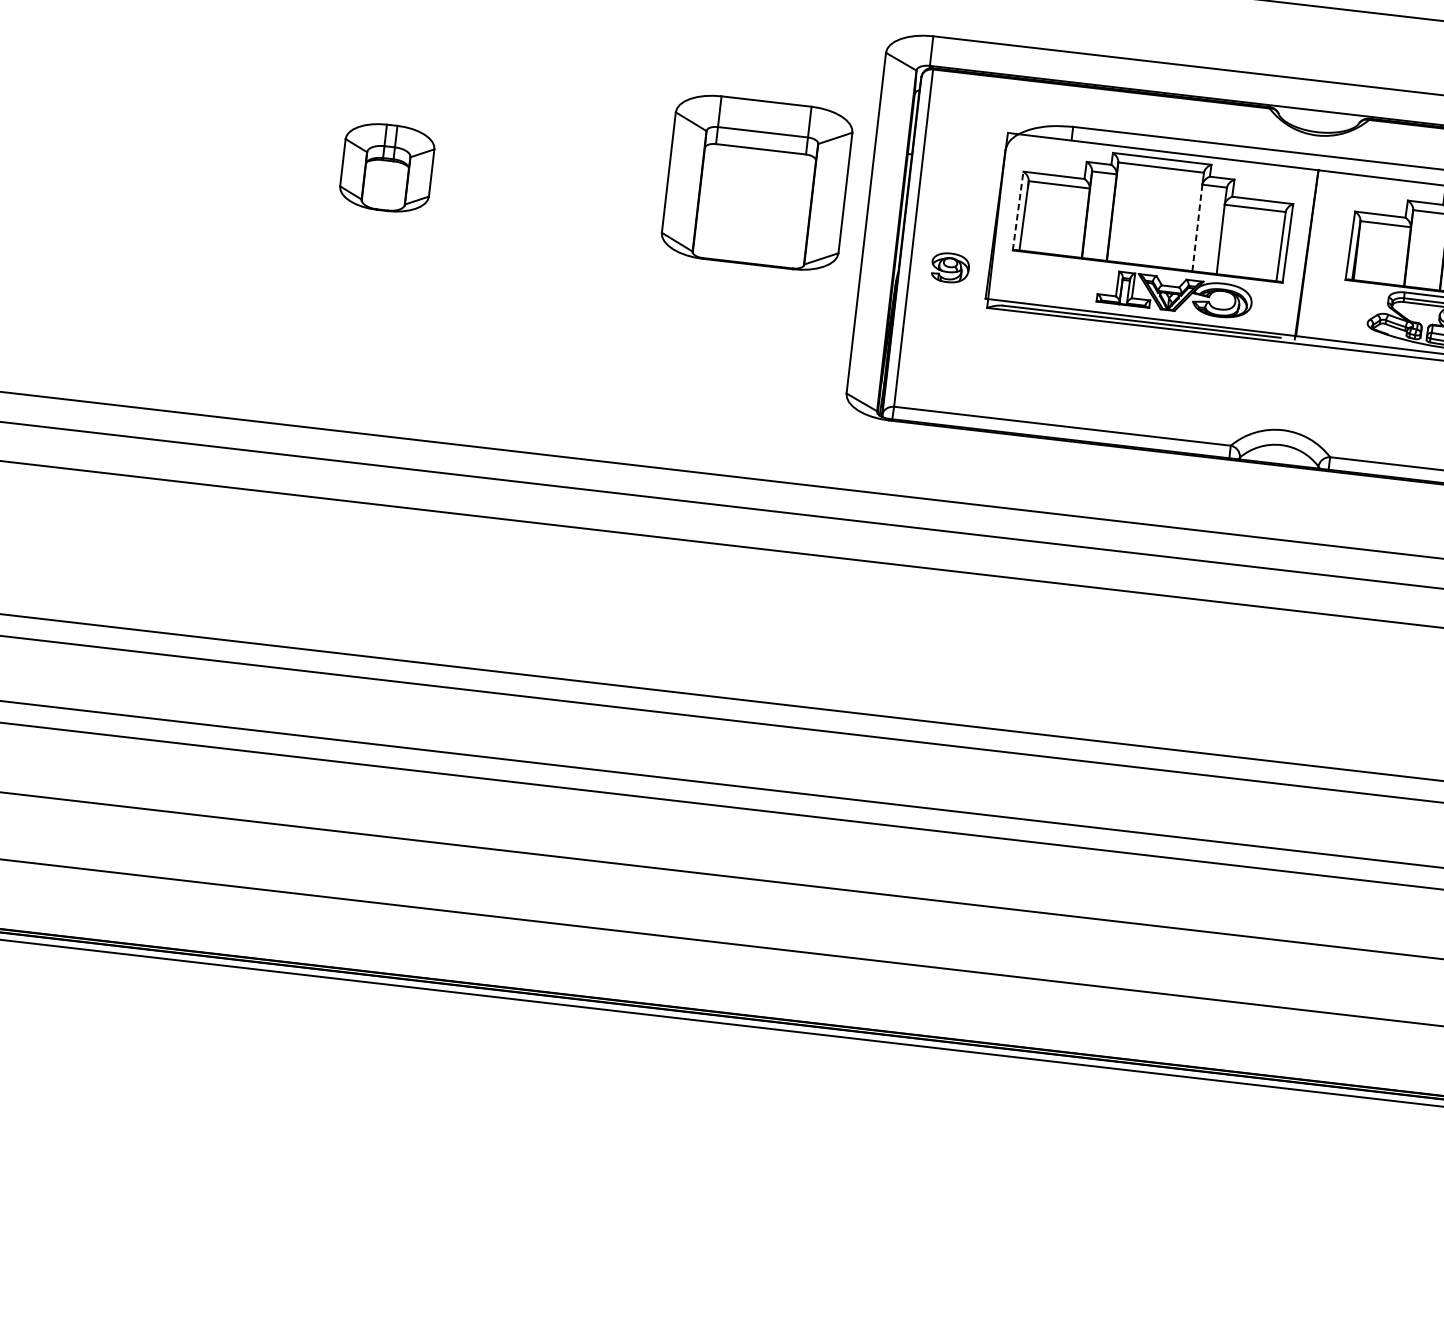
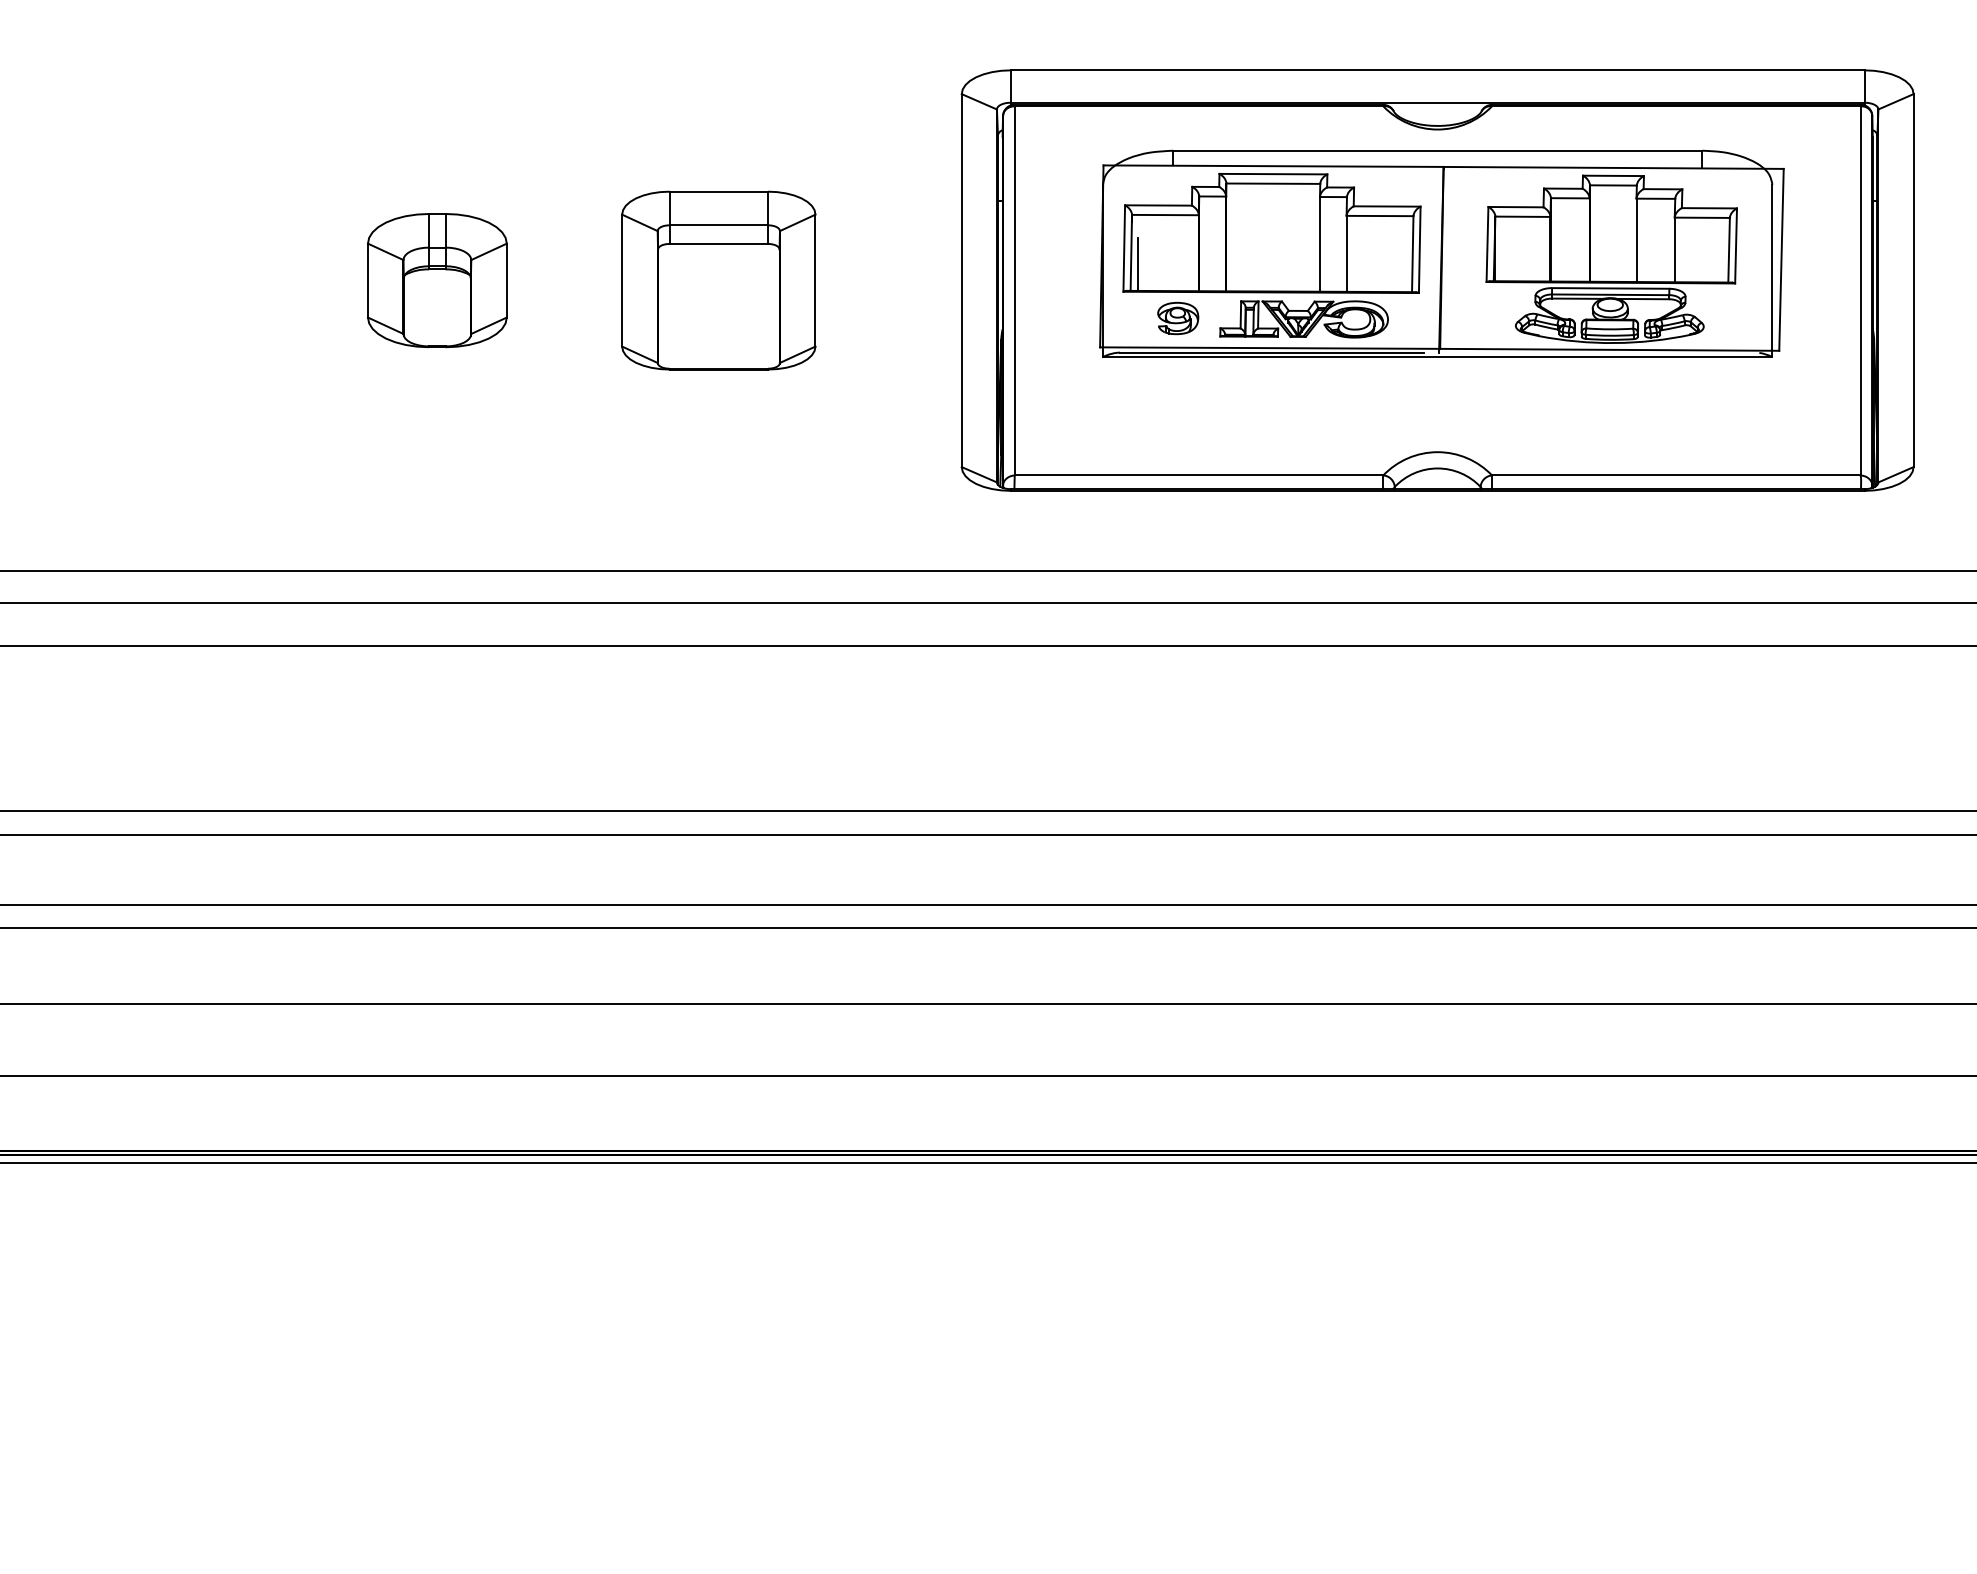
part: (387, 167) -> (437, 280), size x1.43
part: (756, 182) -> (718, 280), moved
line: (1018, 211) -> (1124, 248), dashed -> solid
line: (1029, 226) -> (1138, 263), added
line: (1197, 227) -> (1320, 243), dashed -> solid
part: (950, 268) -> (1178, 318), moved

